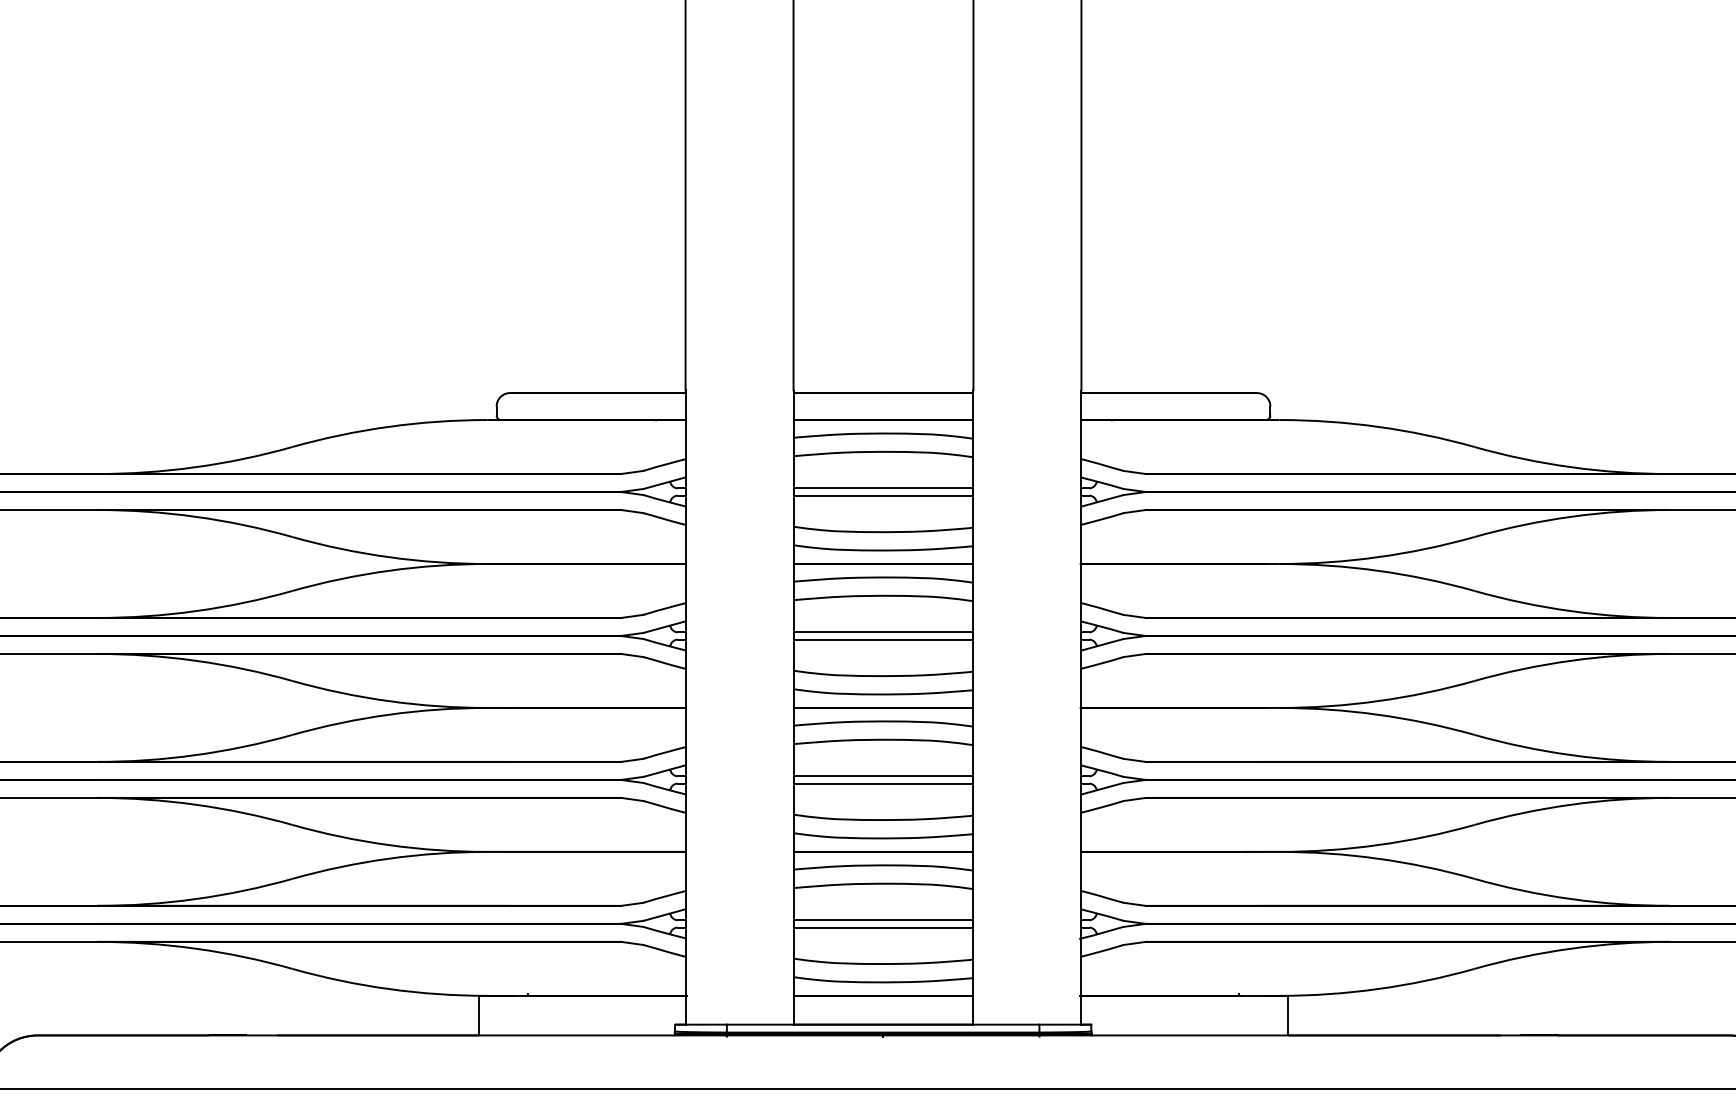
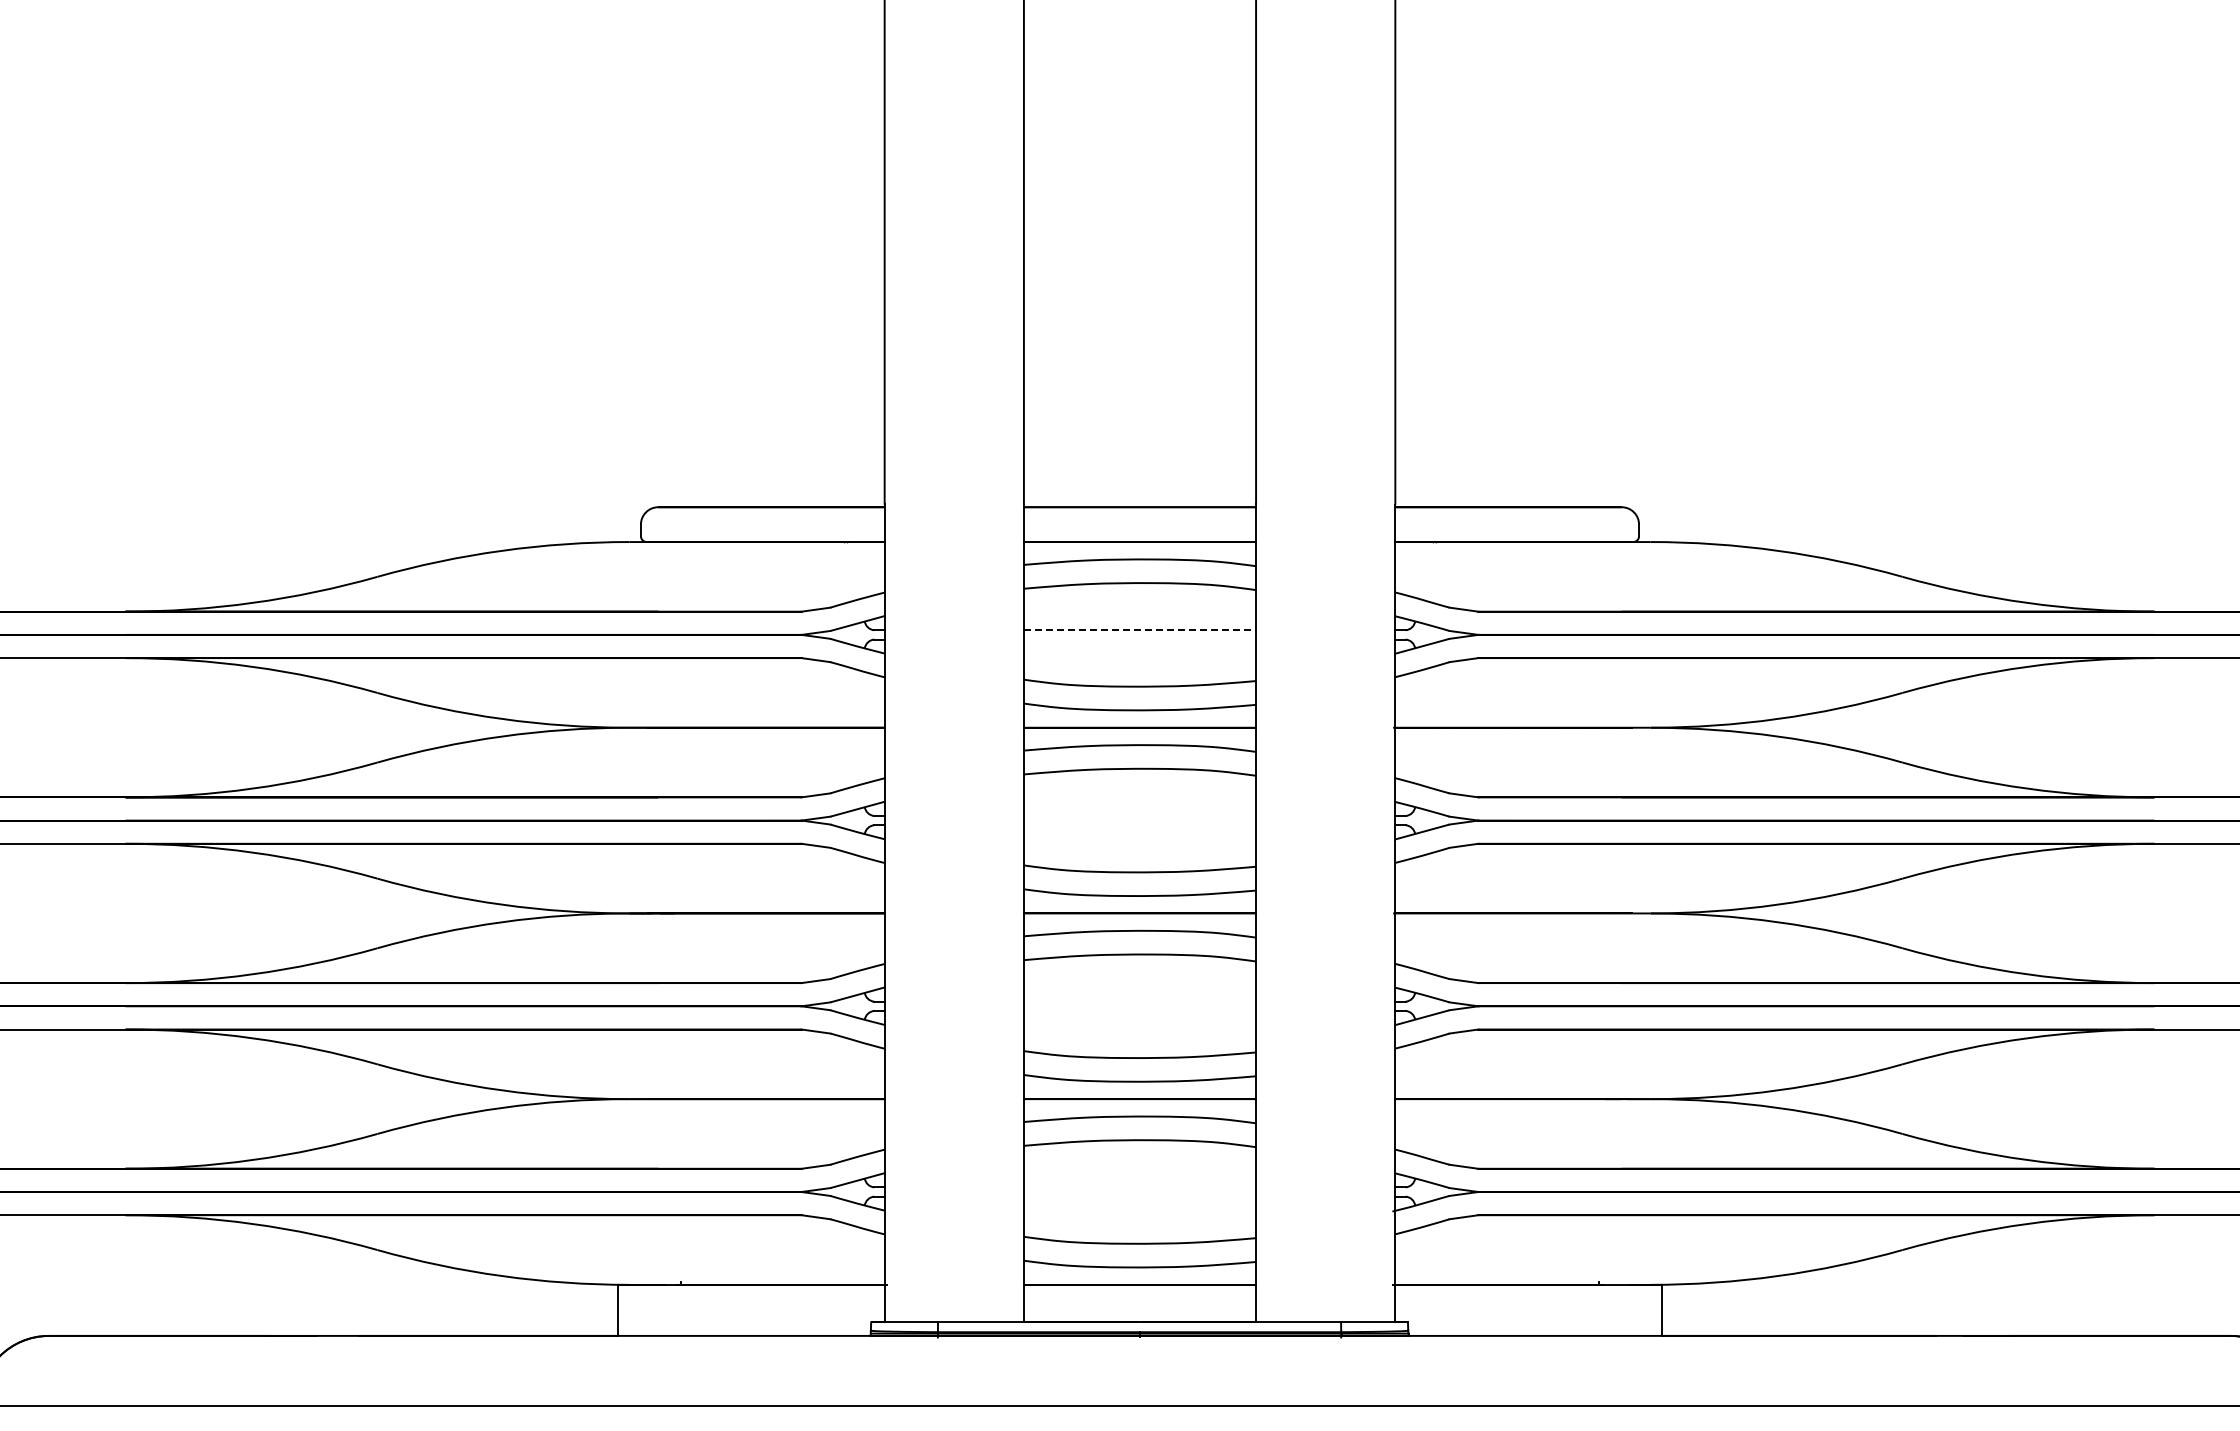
line: (883, 488) -> (1140, 630), solid -> dashed
line: (883, 495) -> (1139, 639), removed
line: (883, 632) -> (1139, 815), removed
line: (883, 639) -> (1139, 825), removed
line: (883, 776) -> (1139, 1001), removed
line: (883, 783) -> (1139, 1010), removed
line: (883, 920) -> (1139, 1187), removed
line: (883, 927) -> (1139, 1196), removed

